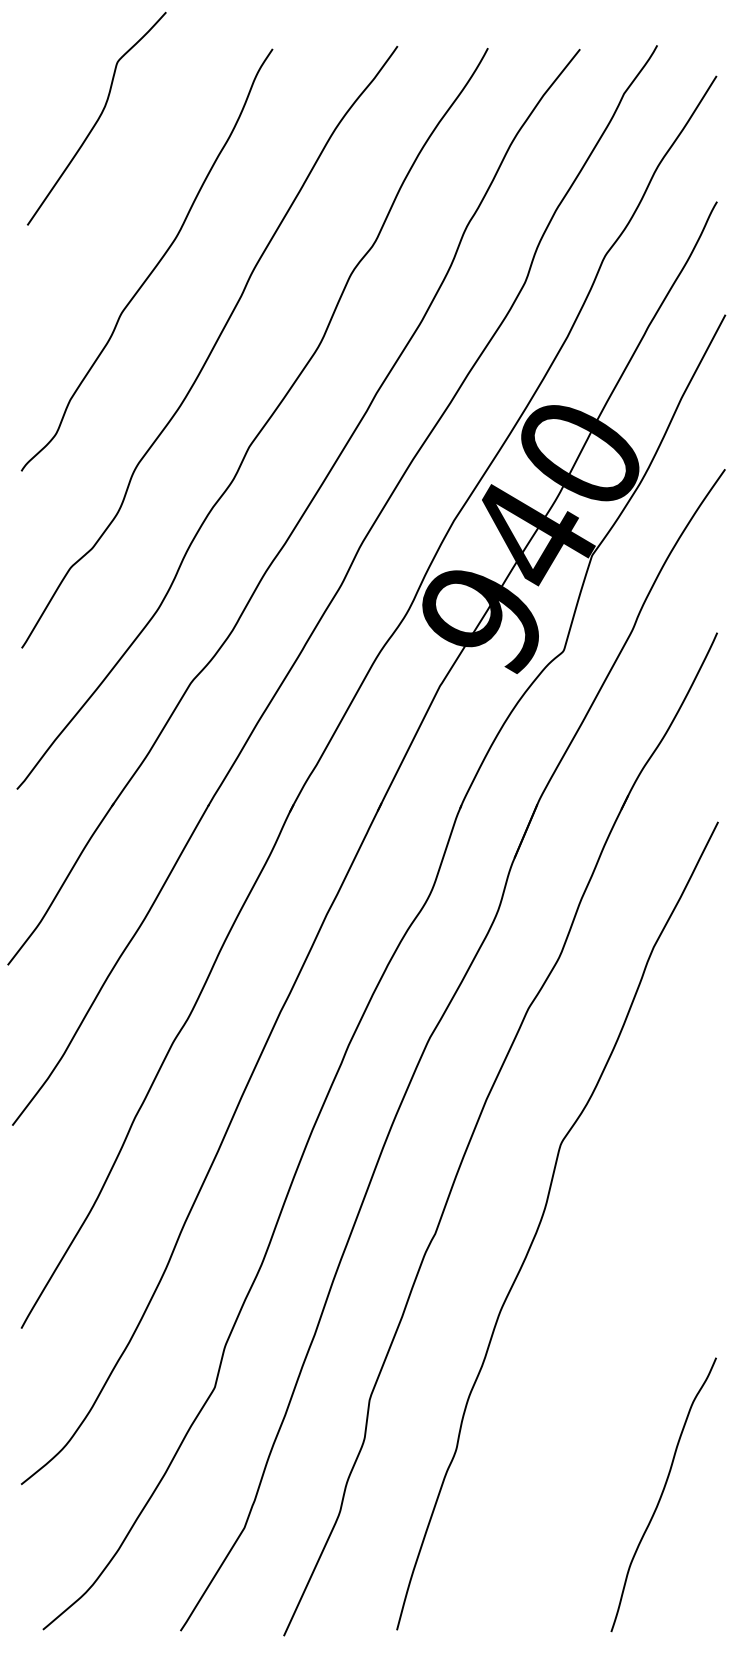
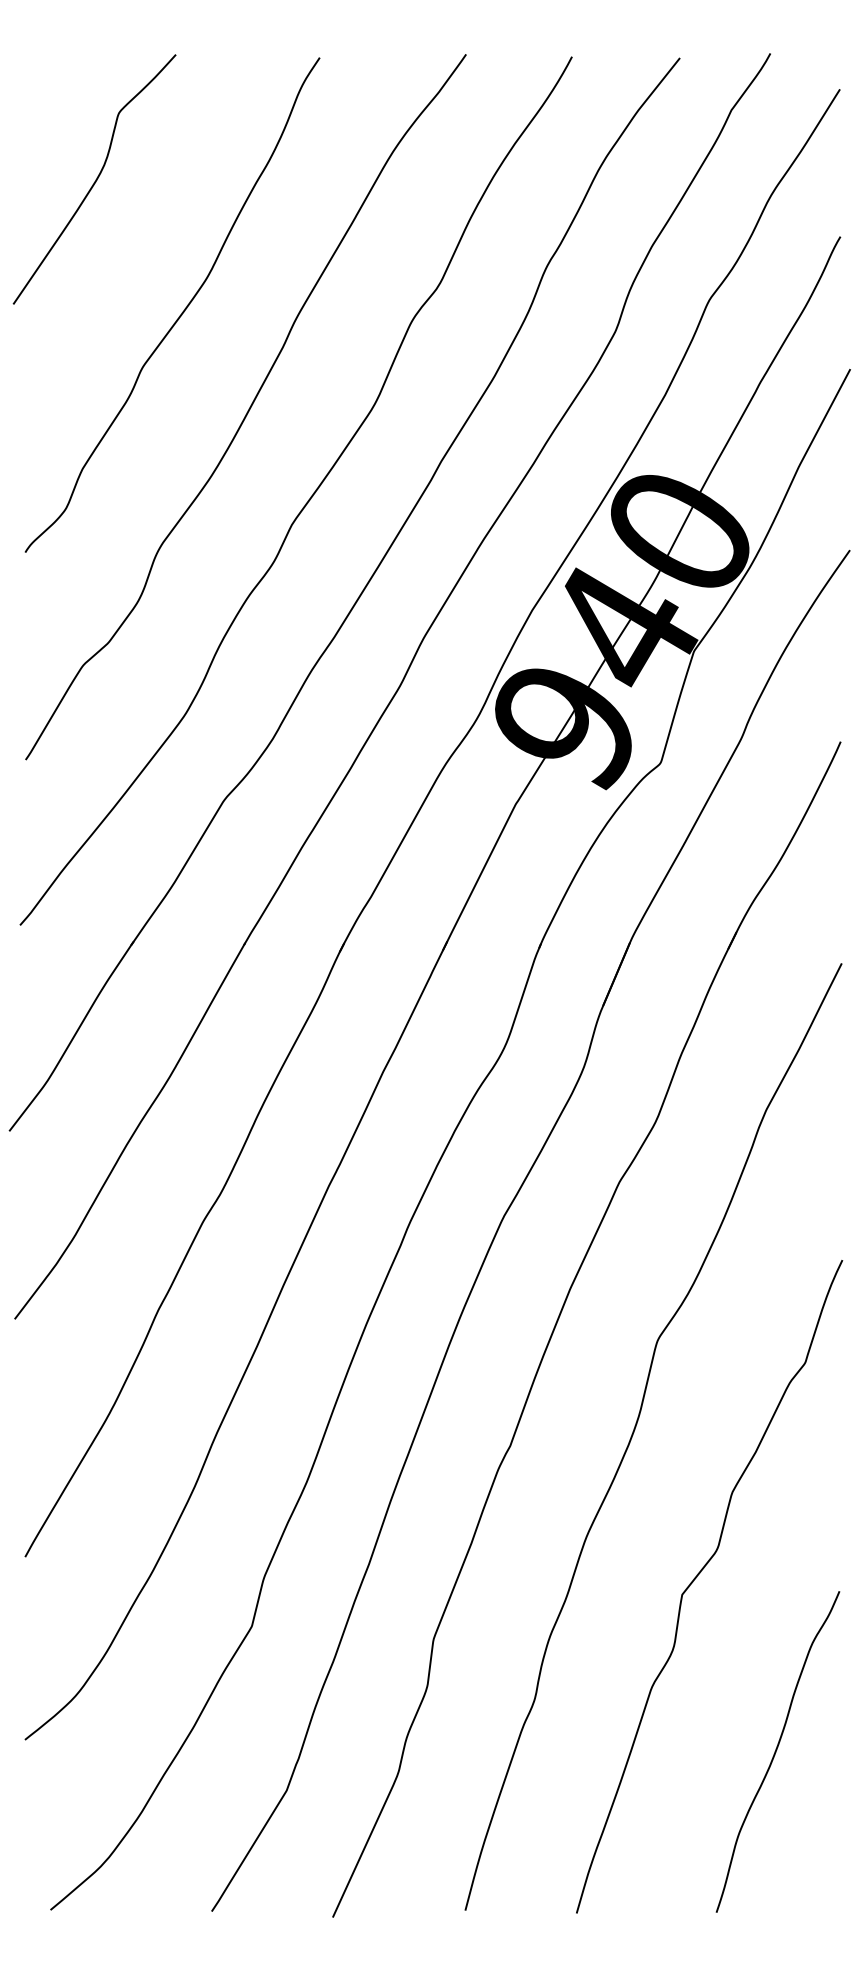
curve: (97, 118) -> (95, 179), moved
curve: (595, 1345) -> (697, 1577), added

